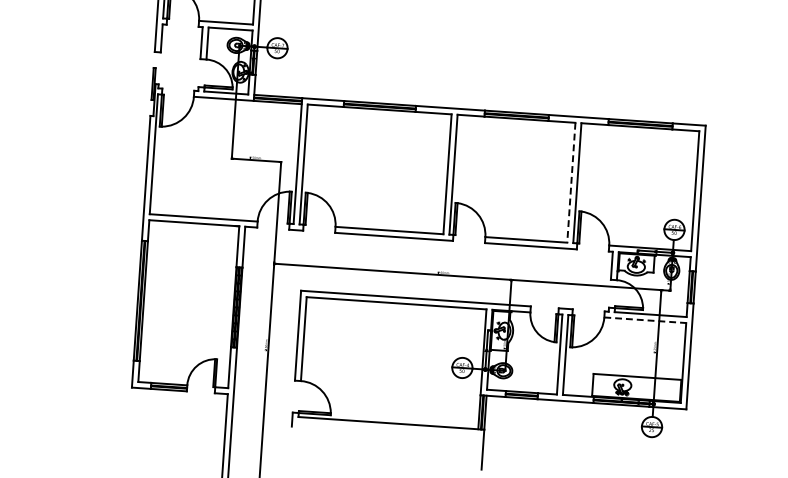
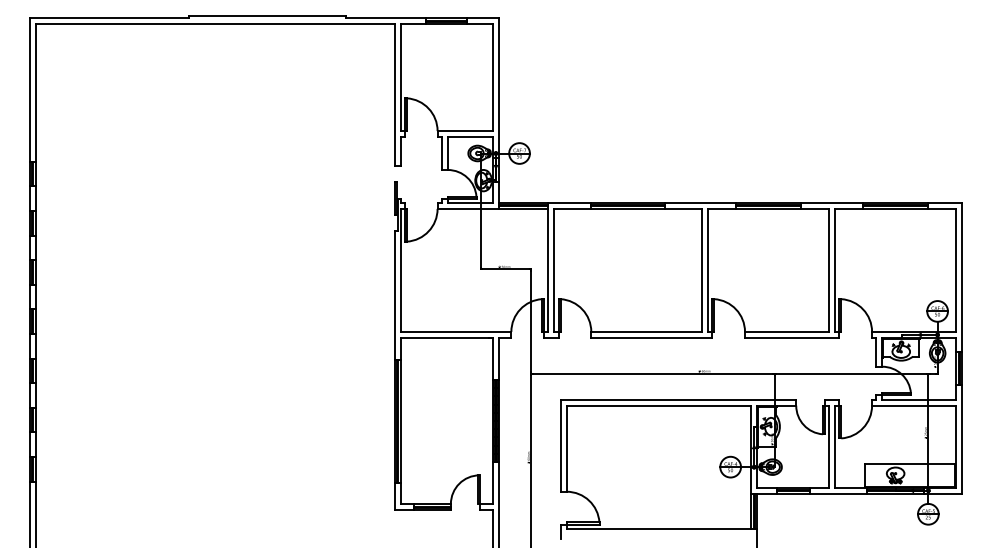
line: (571, 182) -> (829, 270), dashed -> solid
line: (645, 320) -> (914, 405), dashed -> solid

